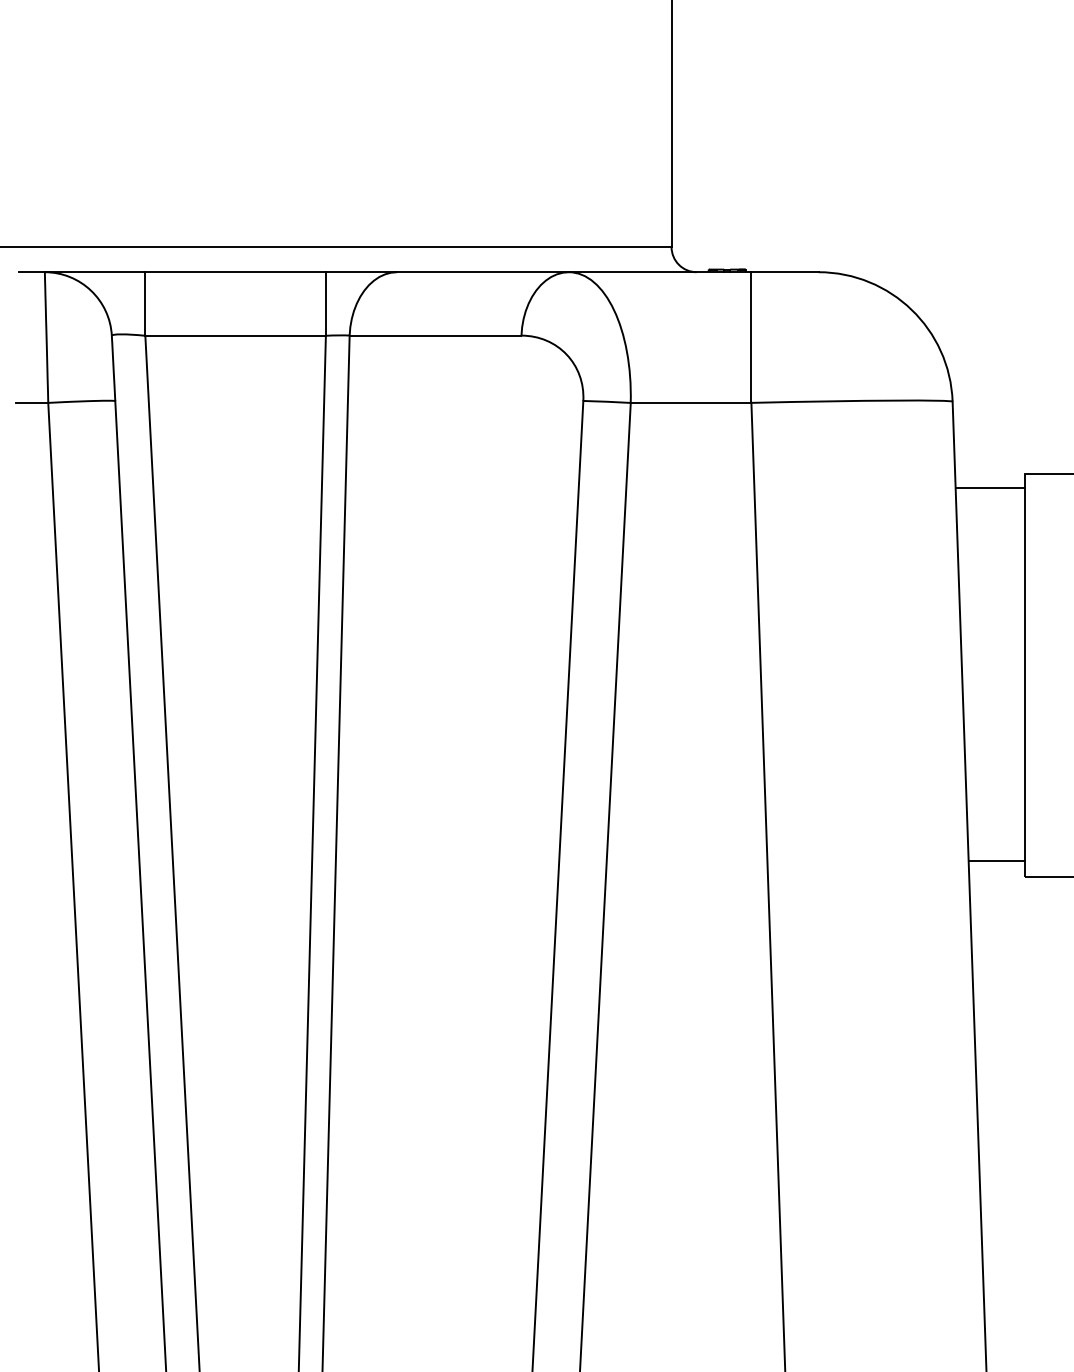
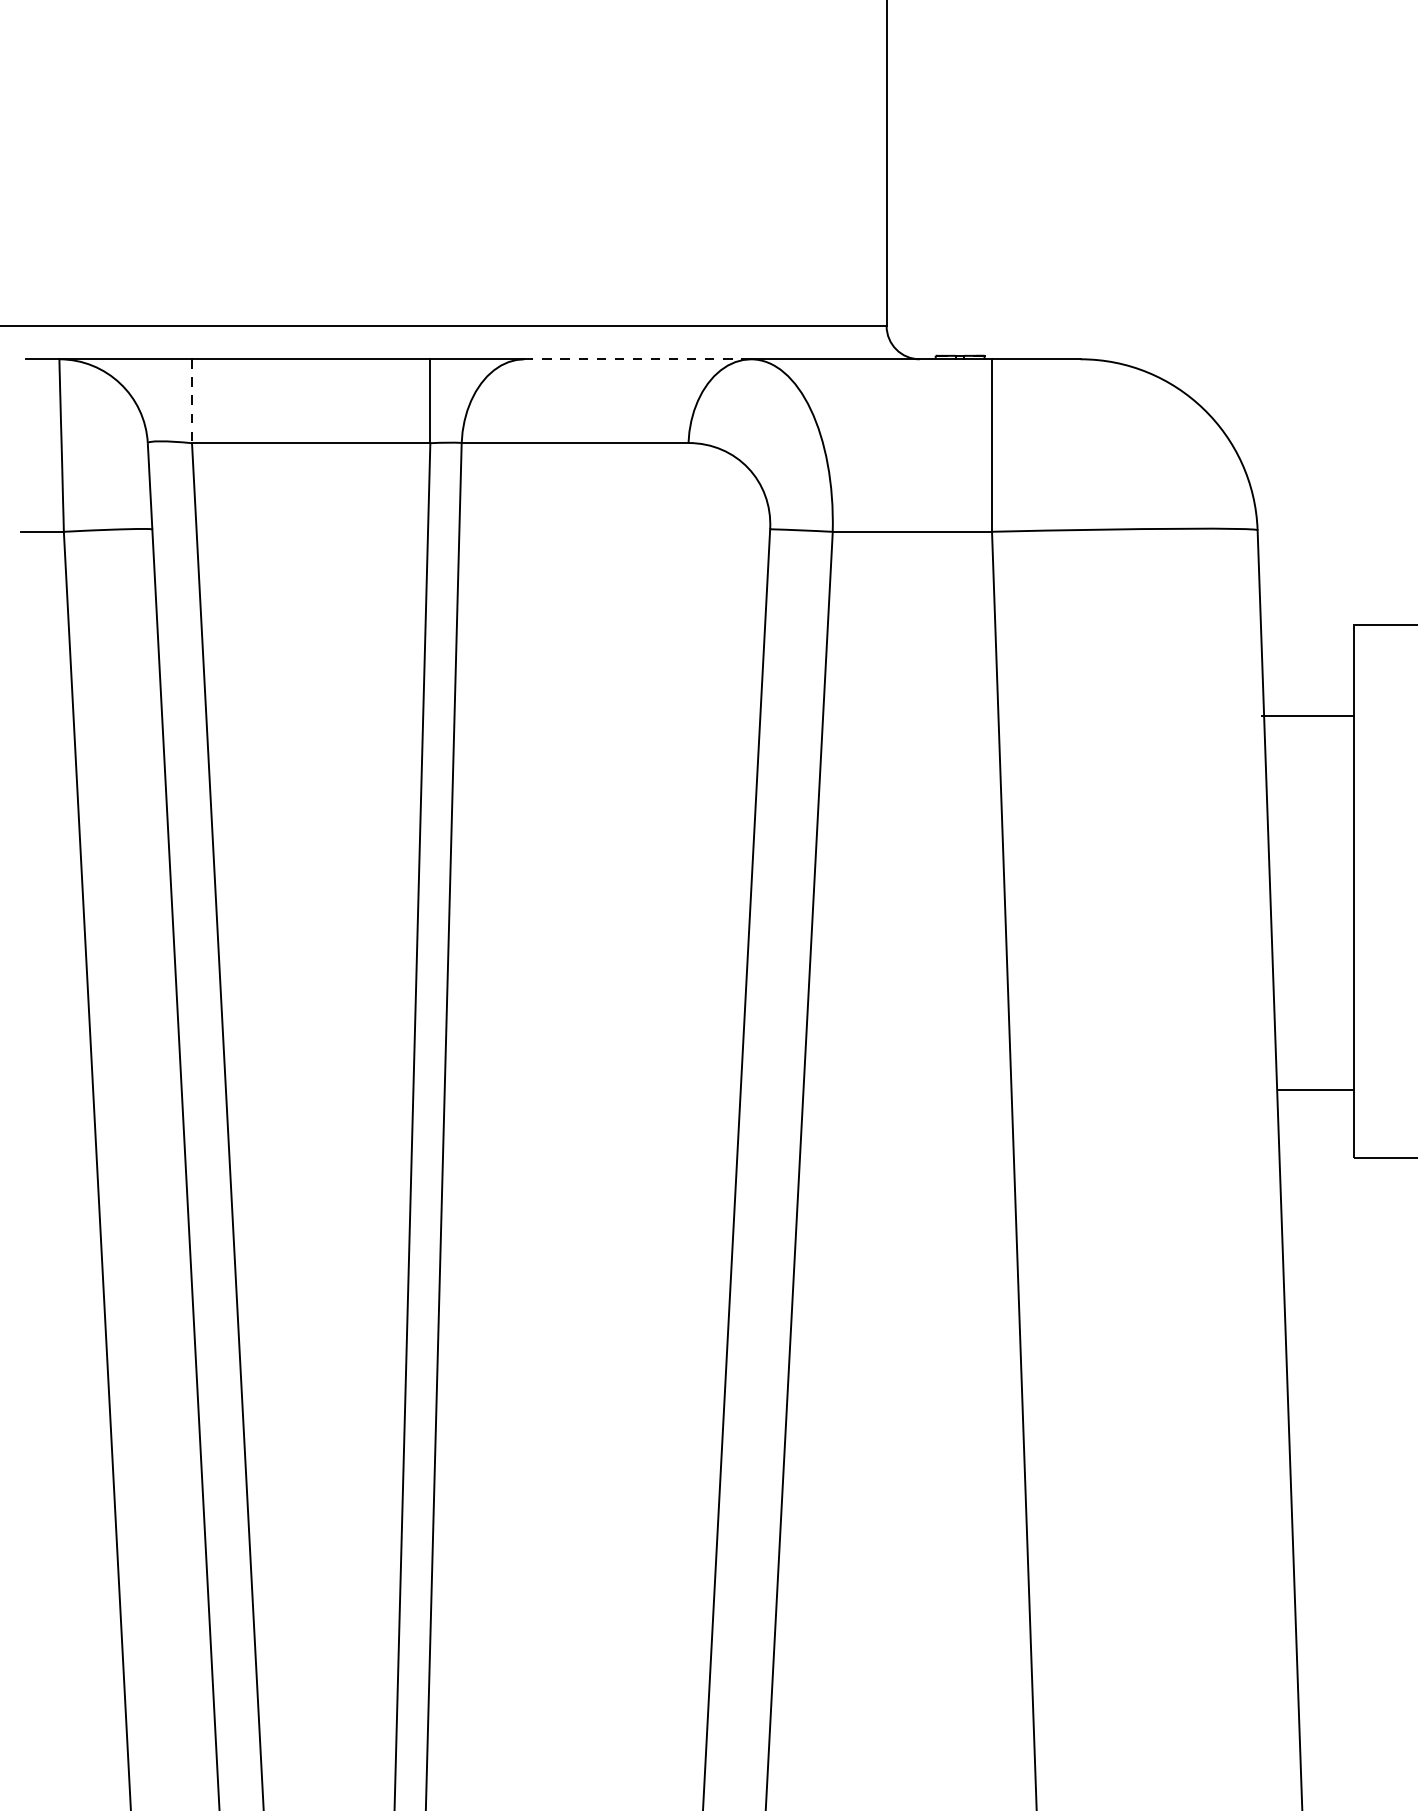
line: (482, 272) -> (637, 359), solid -> dashed
line: (145, 304) -> (192, 401), solid -> dashed
line: (990, 488) -> (1307, 716), moved
line: (996, 861) -> (1315, 1089), moved

